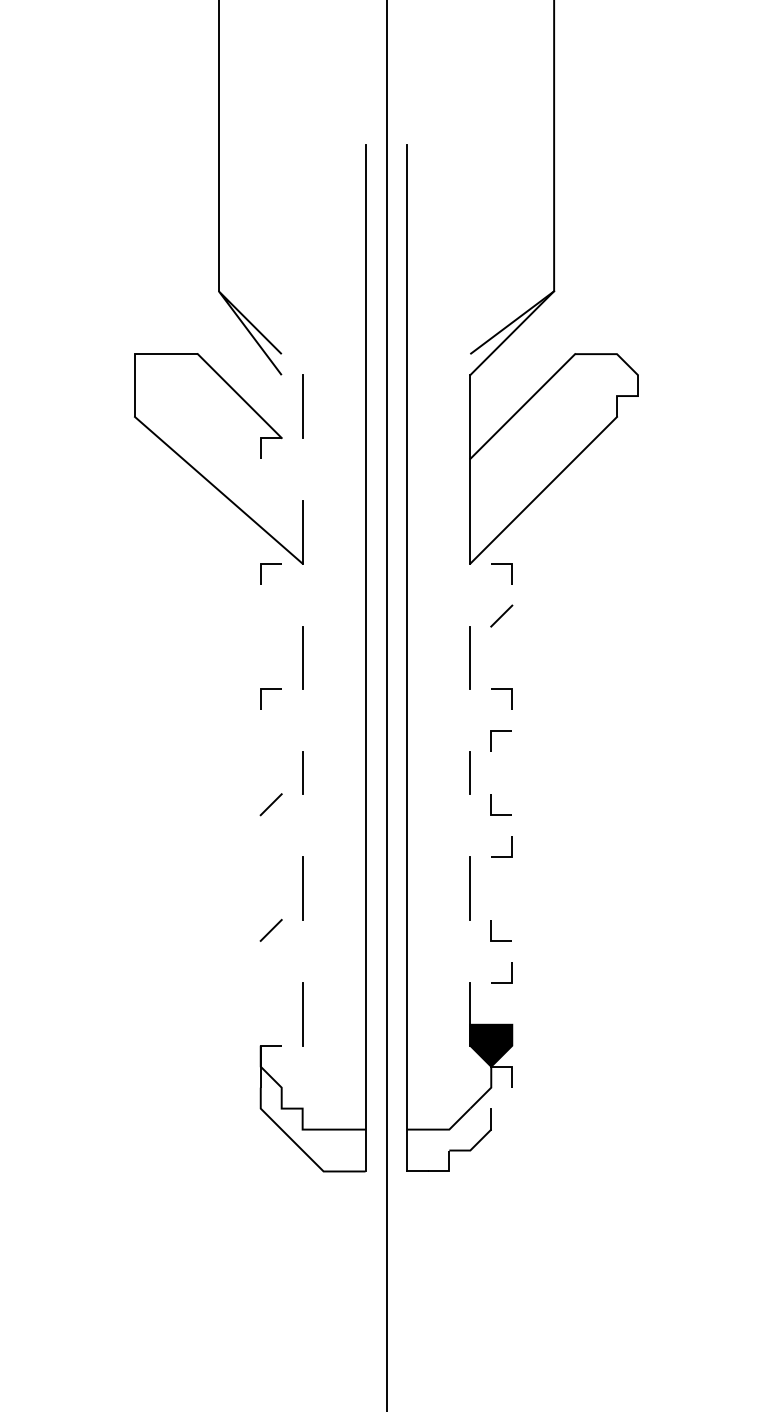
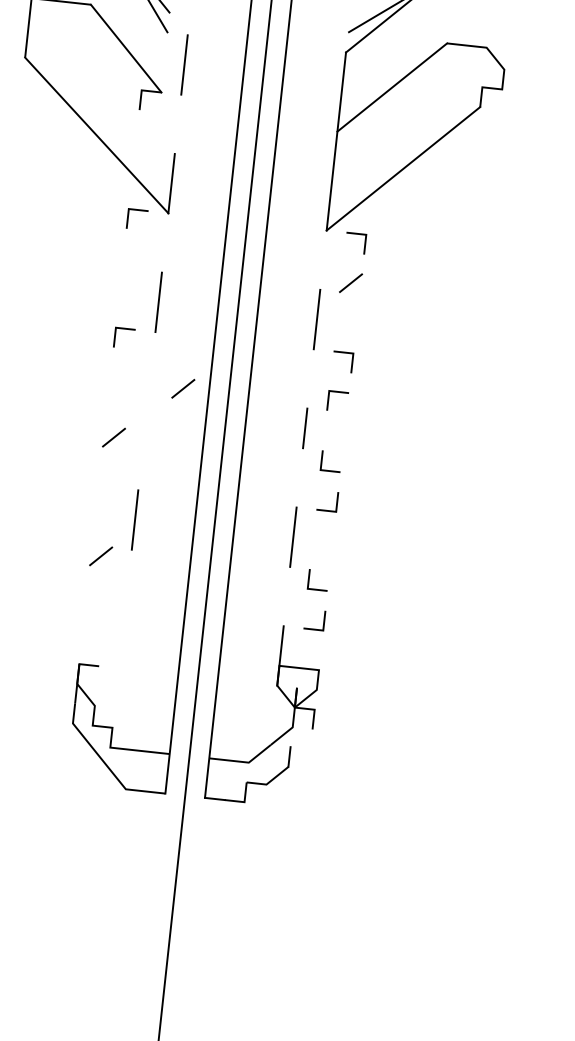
line: (337, 745) -> (182, 388), added
line: (302, 773) -> (146, 411), removed
line: (302, 1013) -> (122, 637), removed
fill: (491, 1045) -> (297, 687), removed

